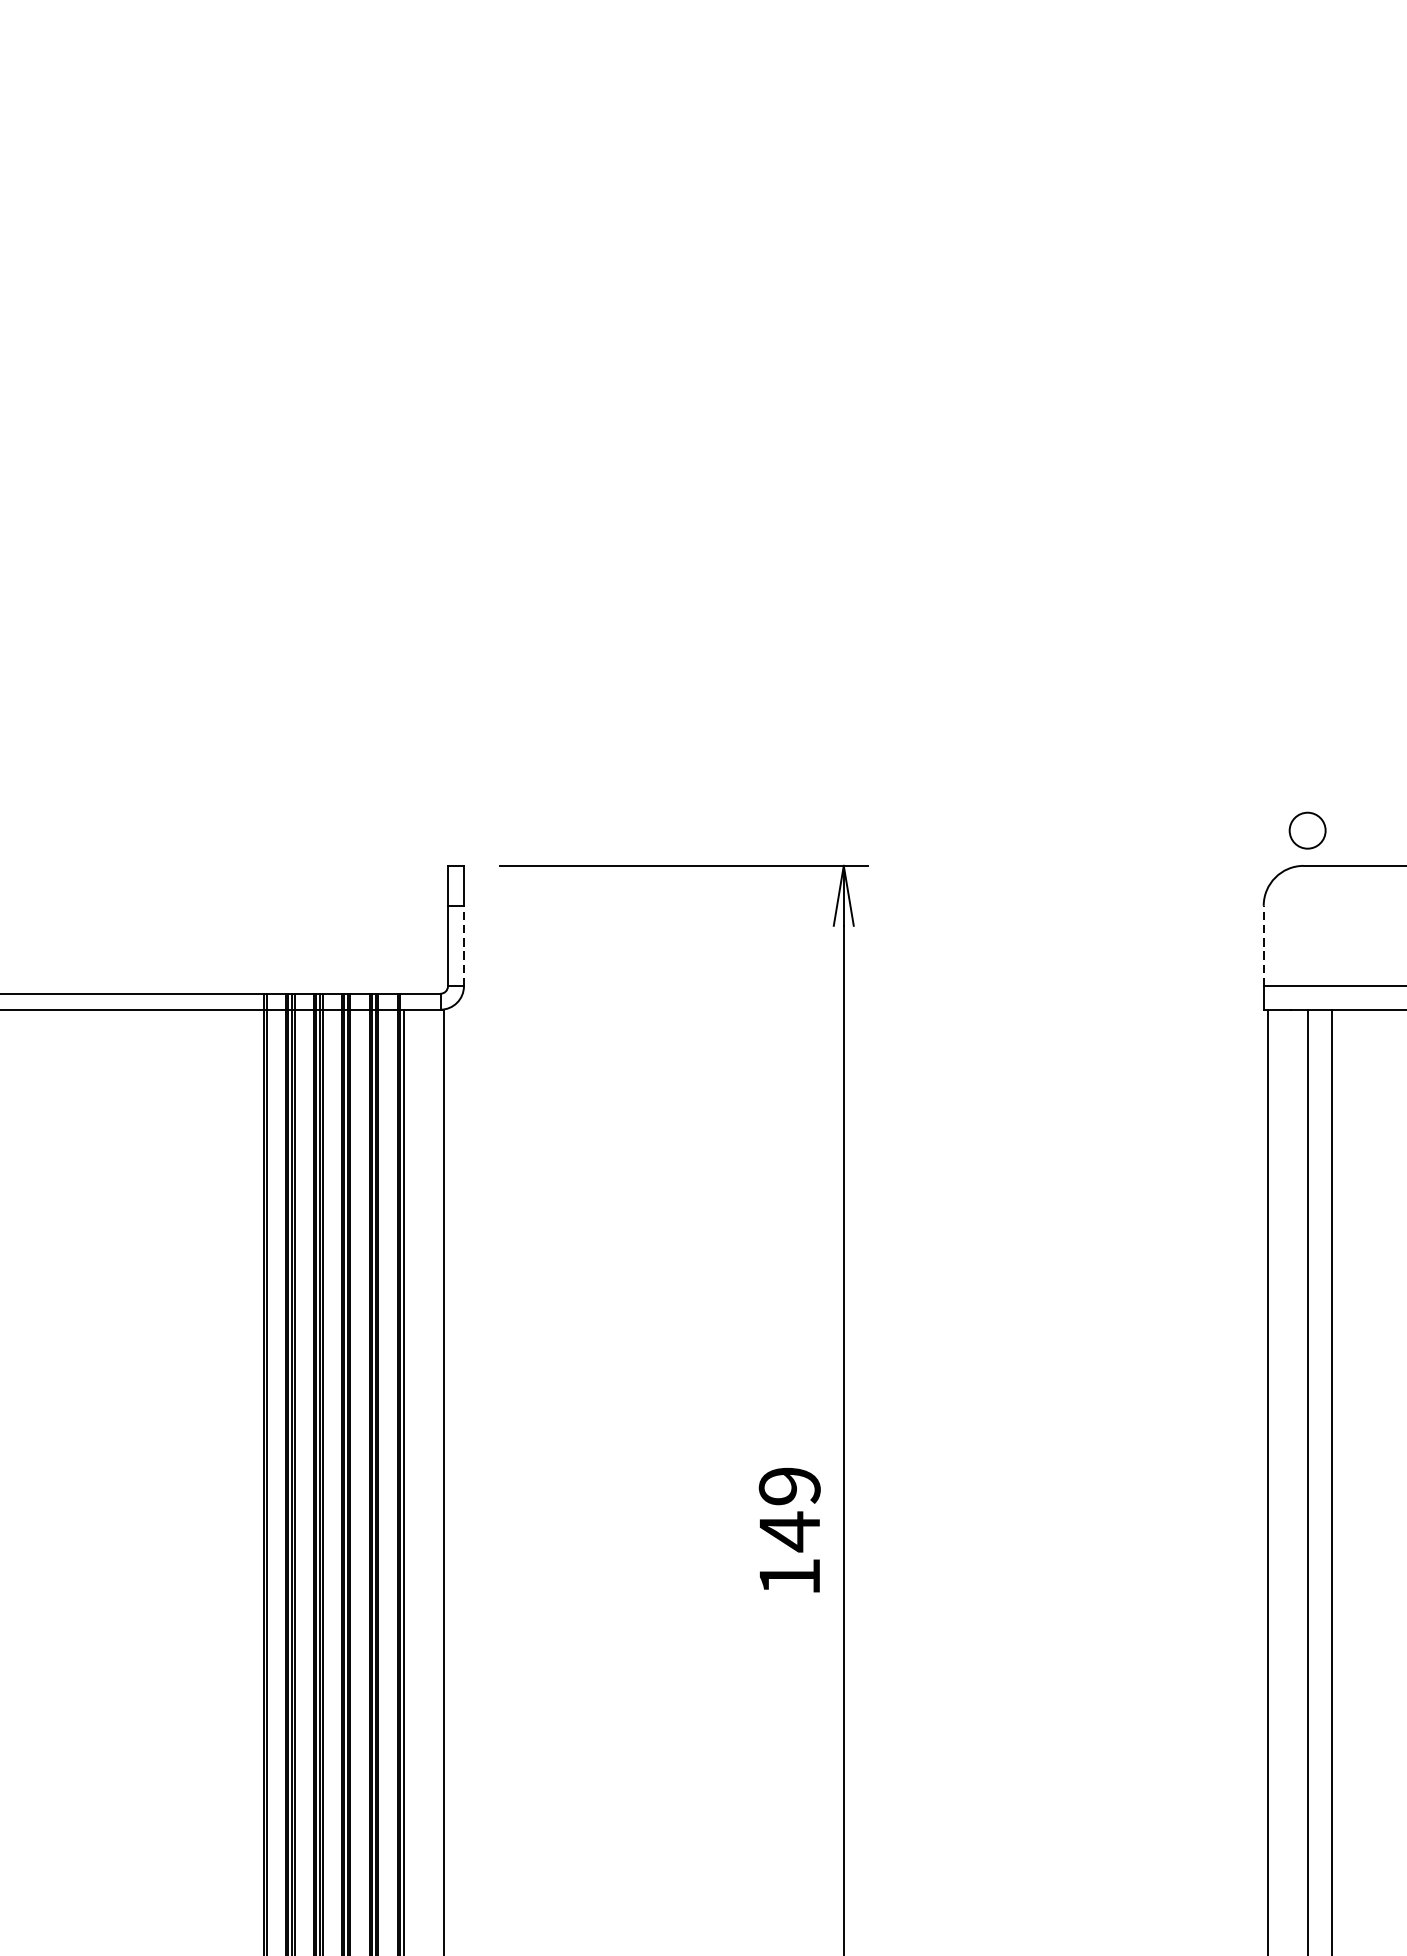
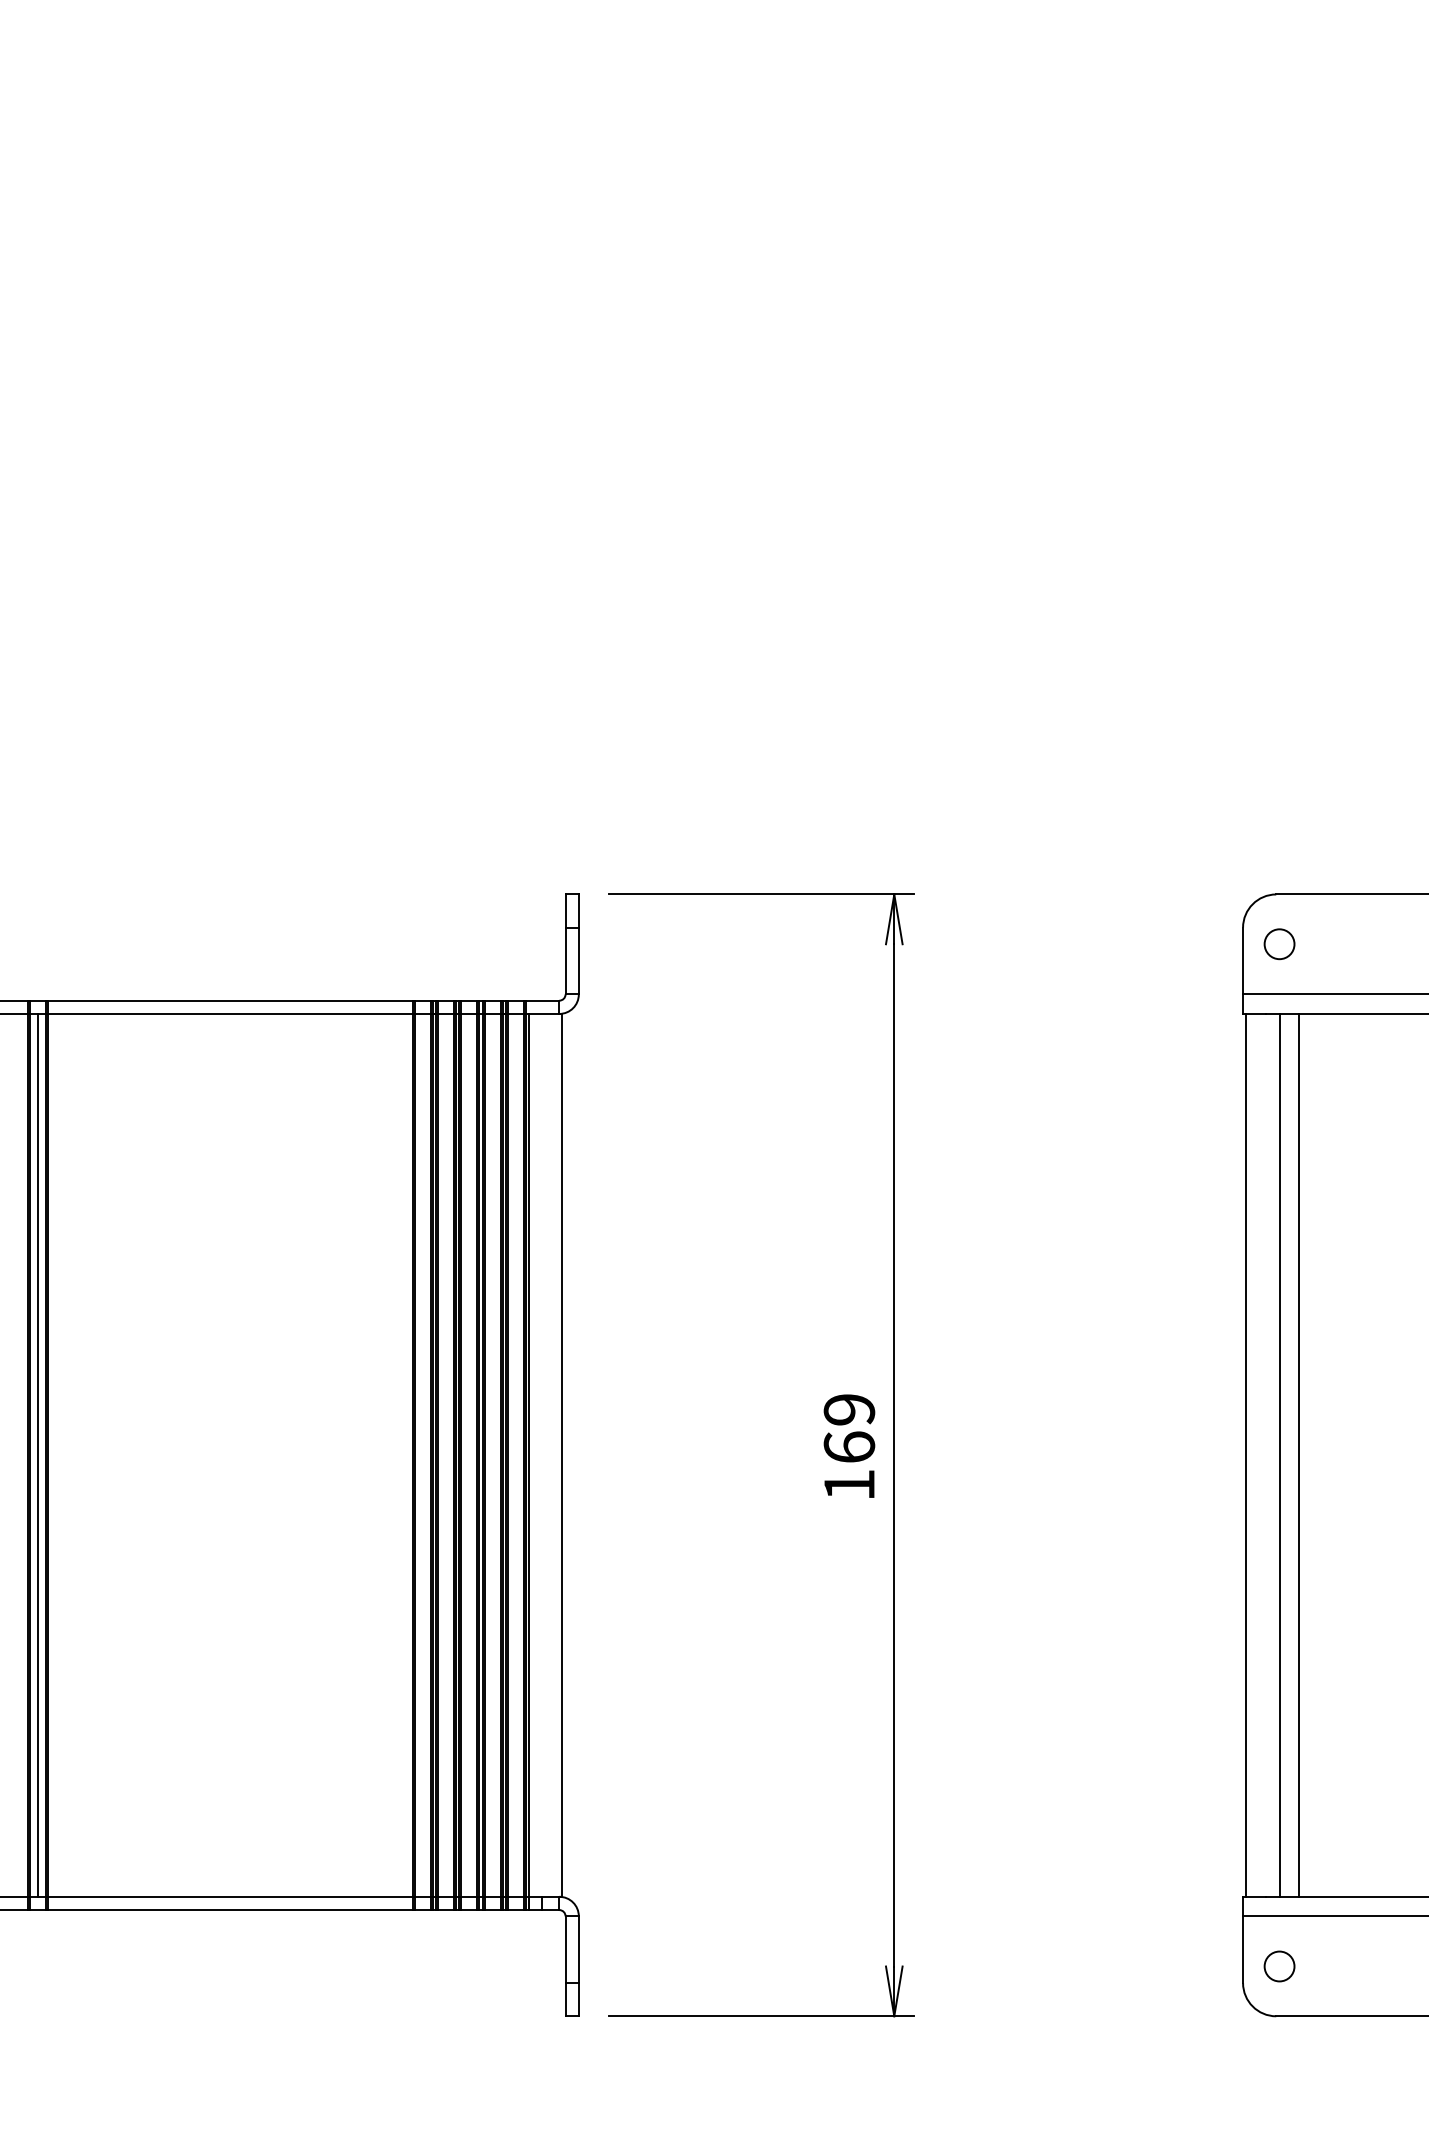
circle: (1307, 830) -> (1279, 944), moved
line: (463, 945) -> (578, 960), dashed -> solid
line: (1264, 945) -> (1243, 960), dashed -> solid
text: (789, 1531) -> (849, 1447), 149 -> 169

